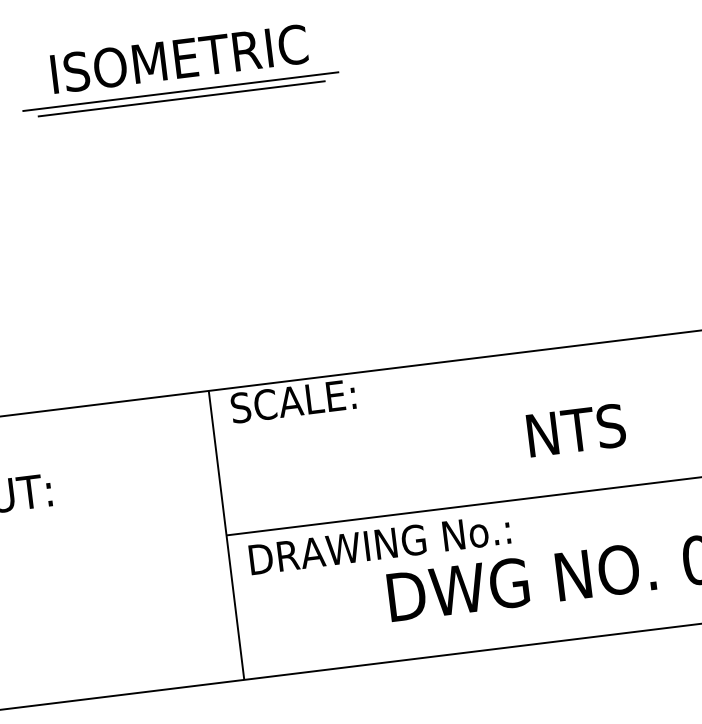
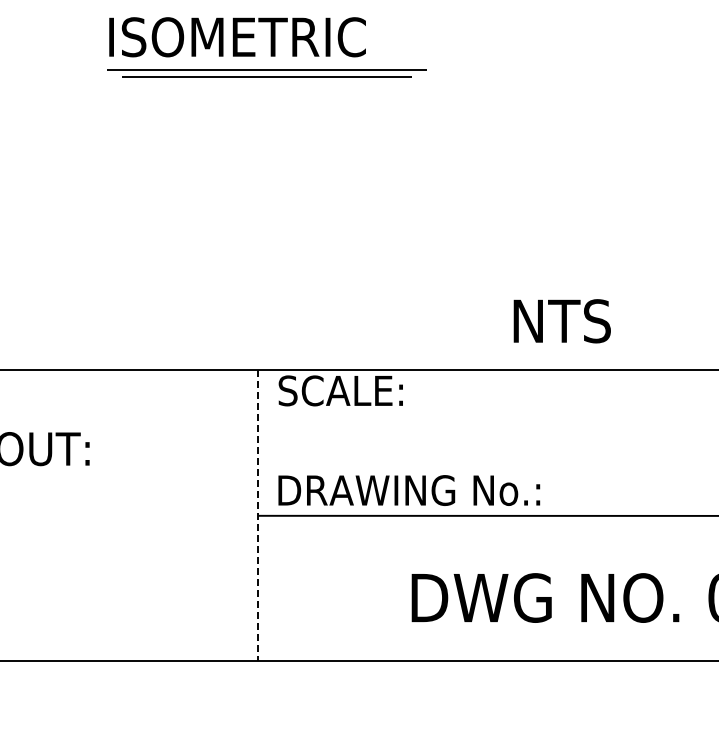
text: (179, 59) -> (237, 37), moved
text: (575, 430) -> (561, 321), moved
line: (226, 535) -> (258, 515), solid -> dashed
text: (380, 544) -> (409, 490), moved

